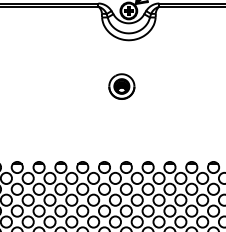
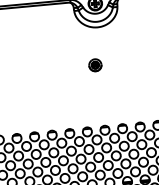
part: (121, 86) -> (95, 65), size x0.6

